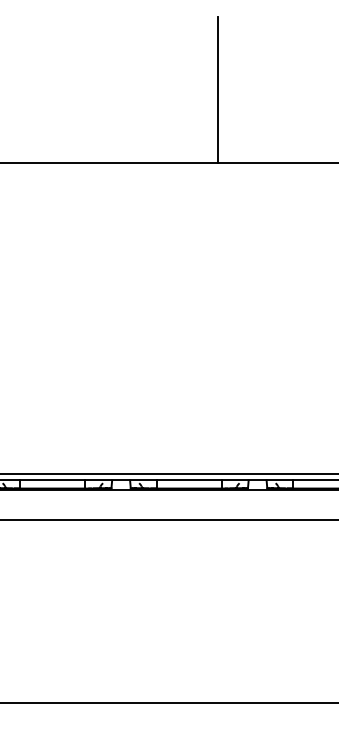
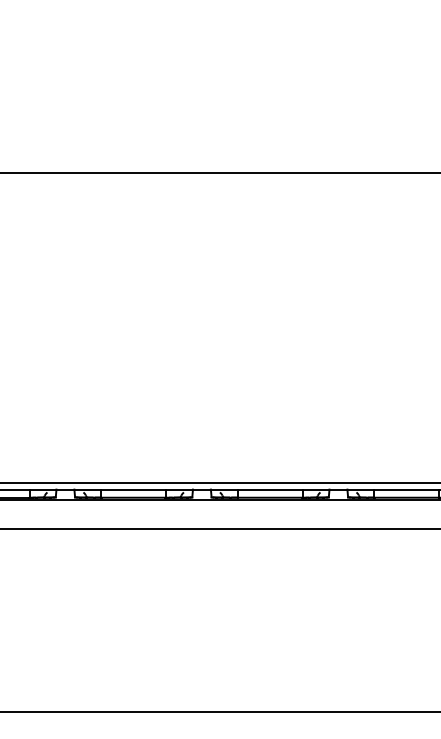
line: (217, 90) -> (298, 99), removed

